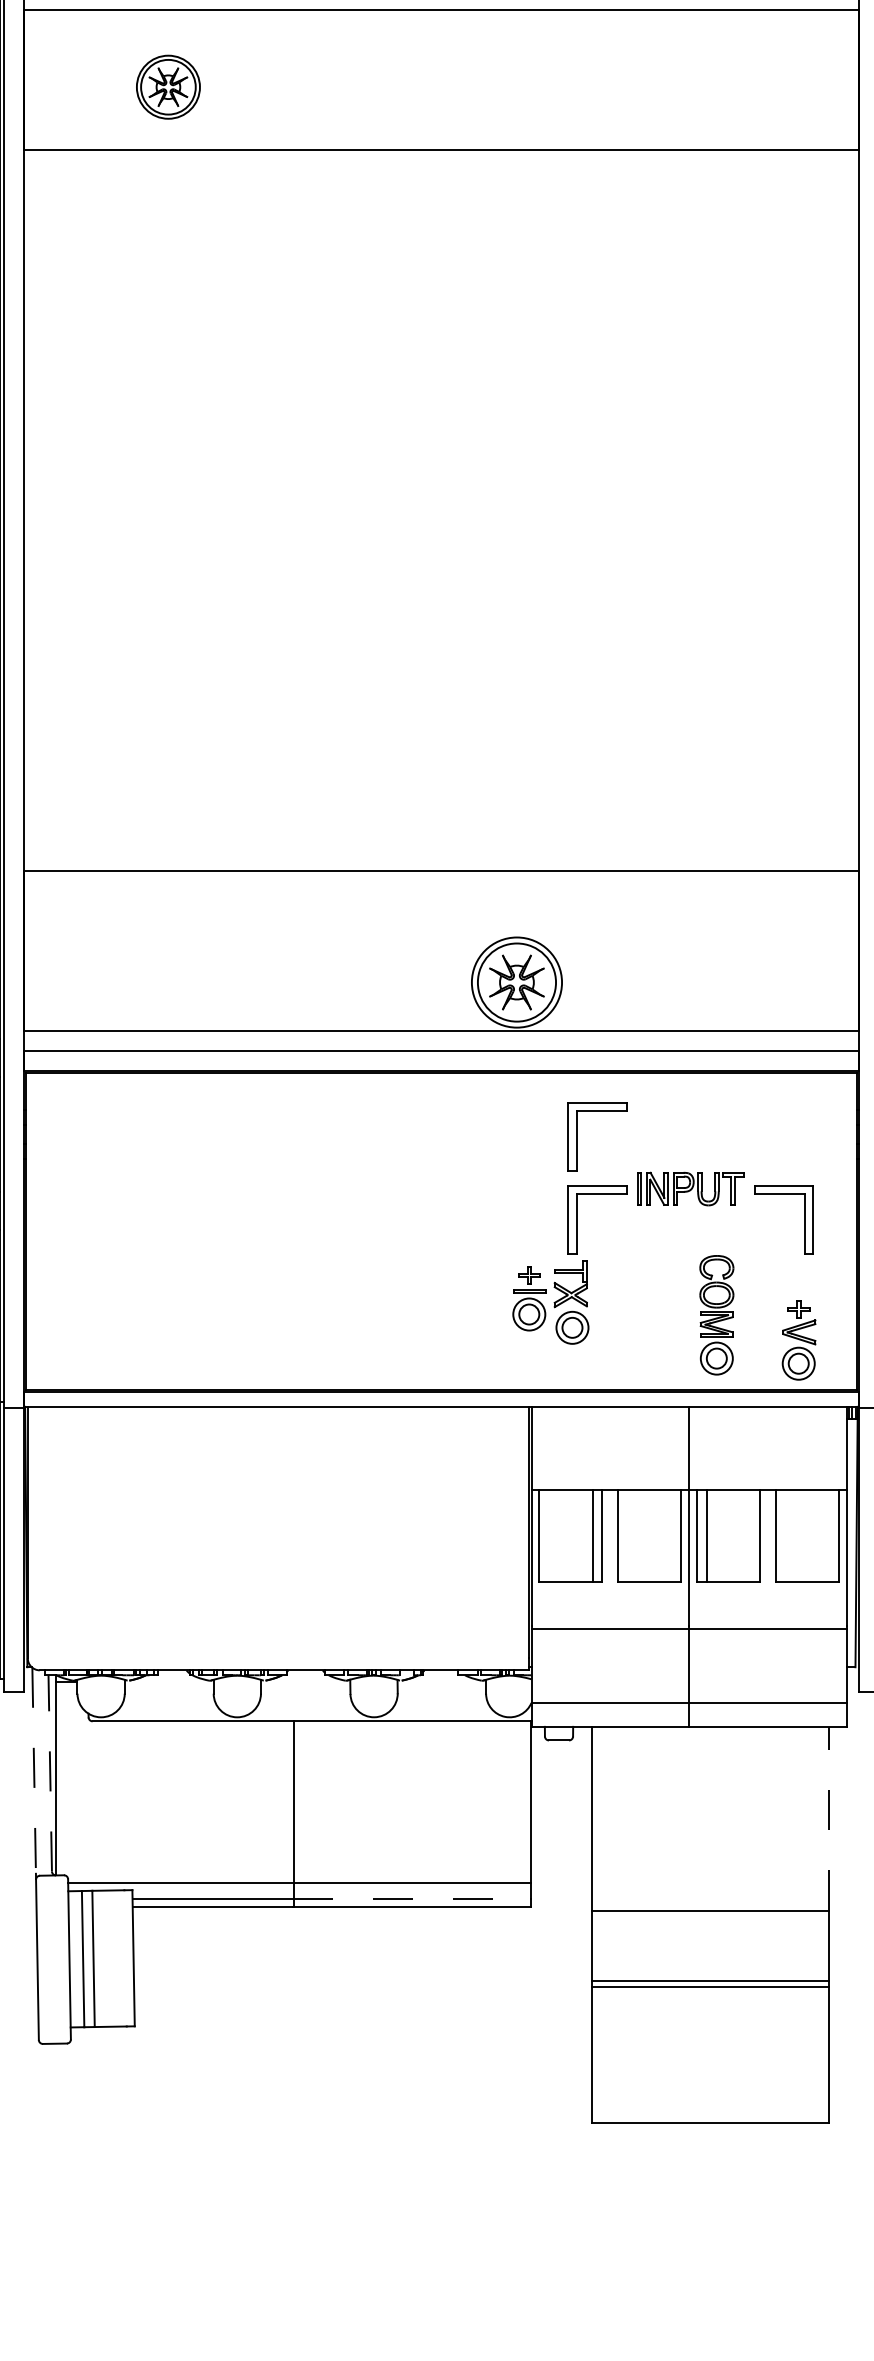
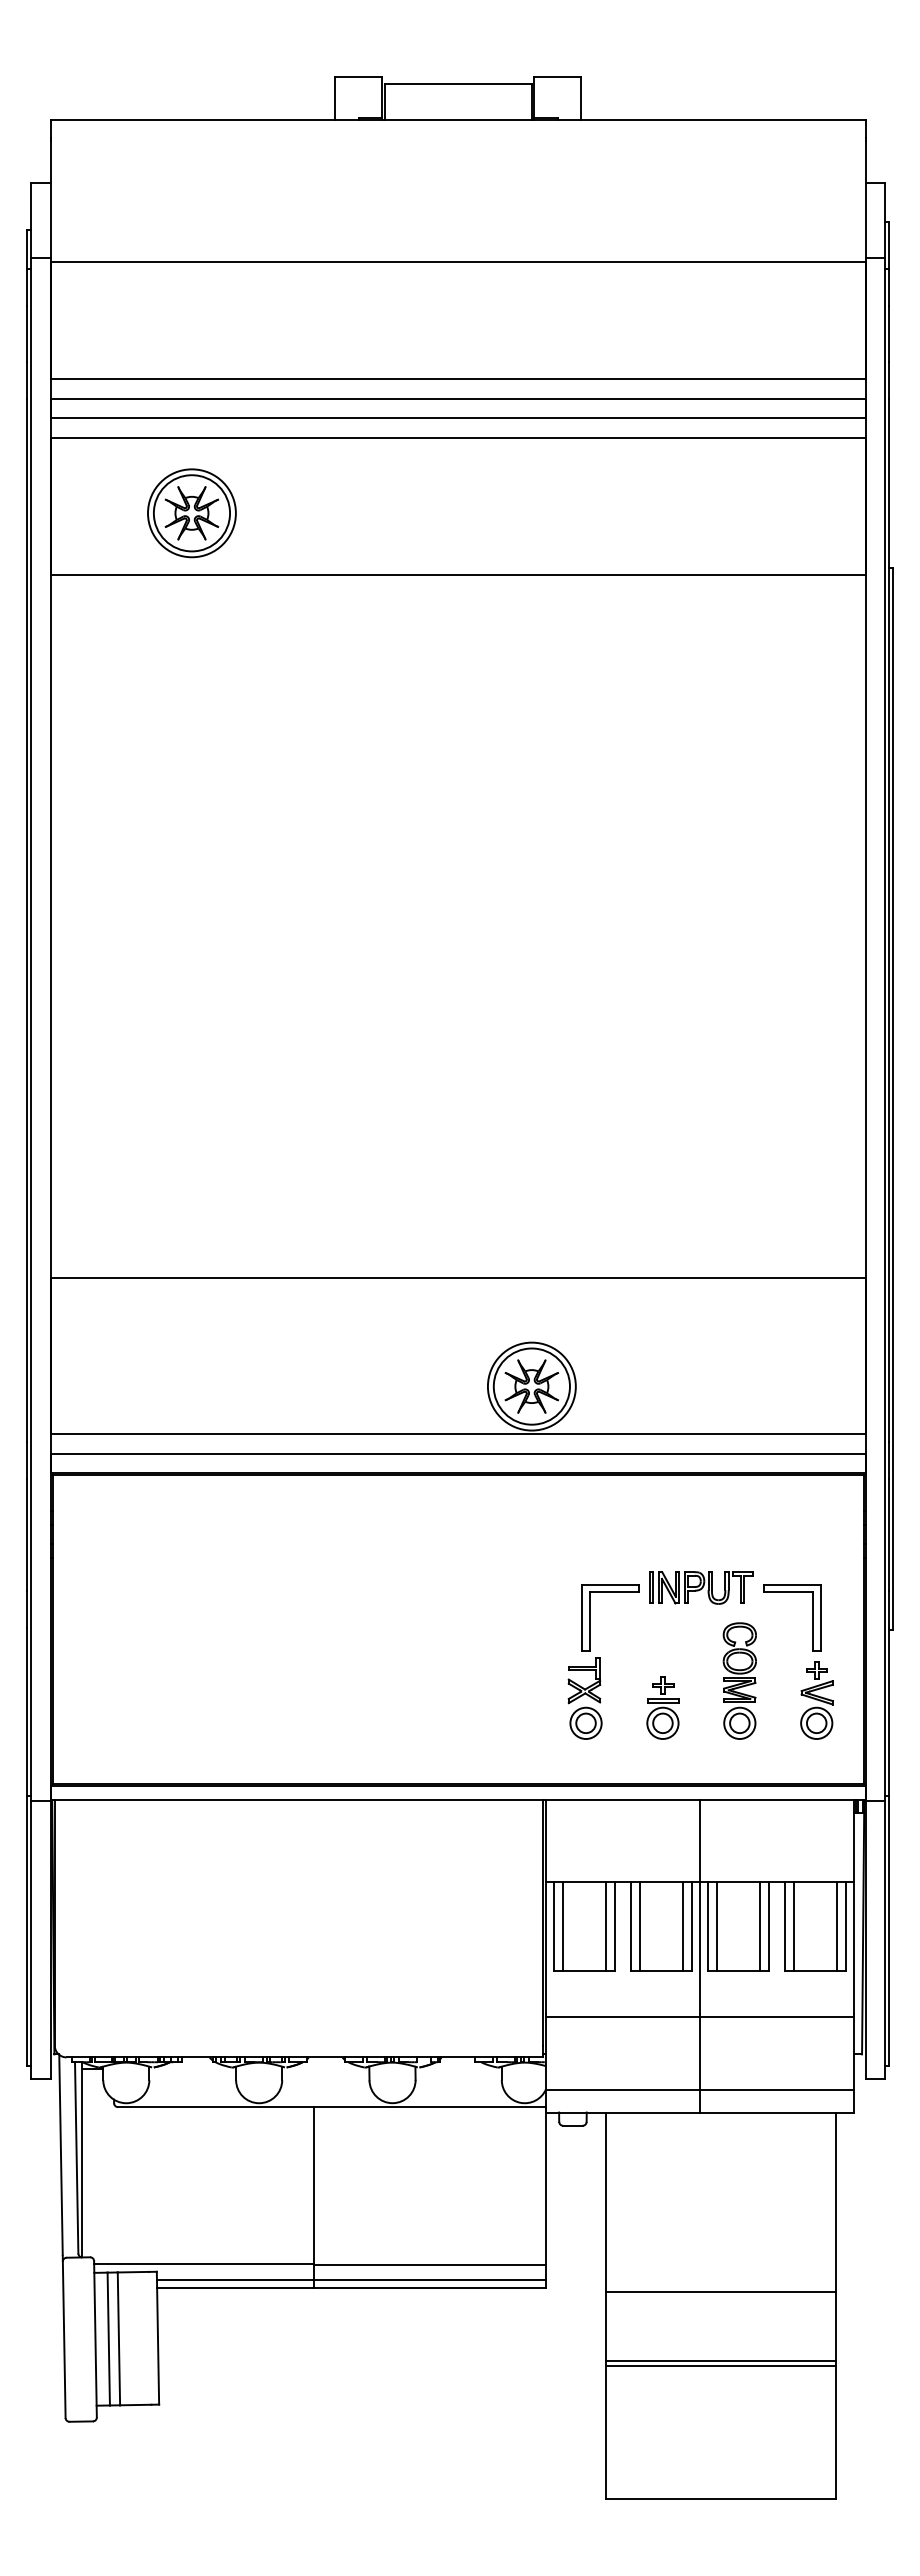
part: (167, 87) -> (191, 513), size x1.43
part: (577, 1136) -> (590, 1536), removed
part: (528, 1298) -> (662, 1707), moved
part: (716, 1314) -> (739, 1680), moved
part: (798, 1340) -> (816, 1700), moved
line: (549, 1536) -> (563, 1926), added
line: (627, 1536) -> (639, 1926), added
line: (671, 1536) -> (682, 1926), added
line: (750, 1536) -> (759, 1926), added
line: (785, 1536) -> (793, 1926), added
line: (829, 1536) -> (836, 1926), added
line: (34, 1770) -> (61, 2155), dashed -> solid
line: (50, 1772) -> (76, 2157), dashed -> solid
line: (829, 1819) -> (836, 2202), dashed -> solid
line: (412, 1899) -> (430, 2280), dashed -> solid

